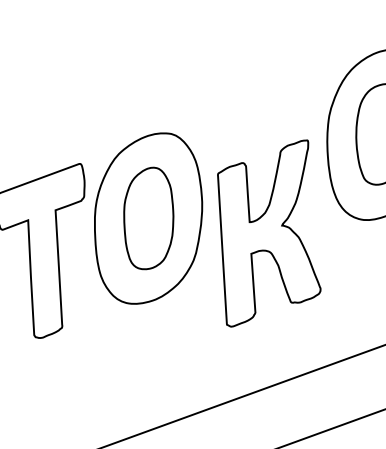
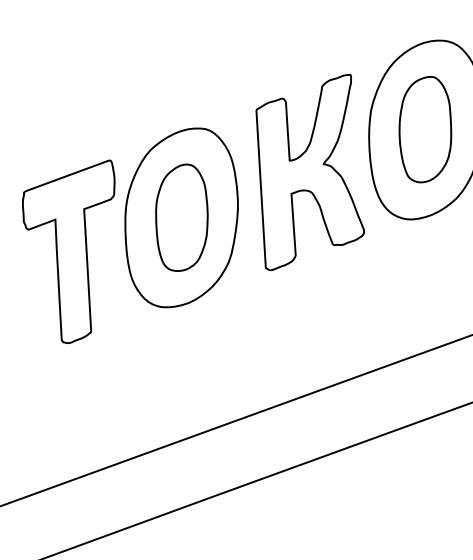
part: (268, 233) -> (309, 172), moved

